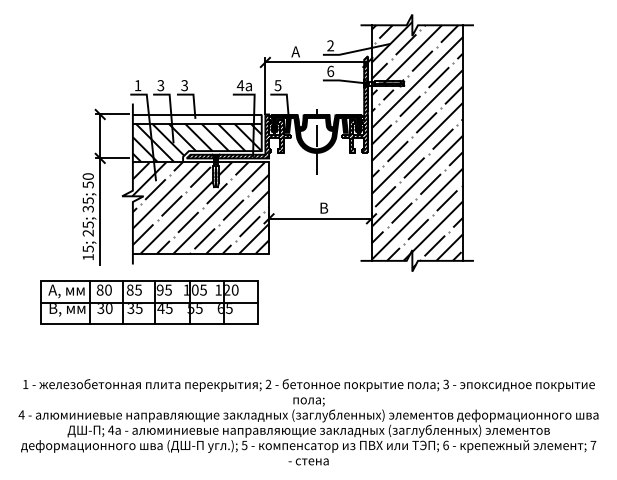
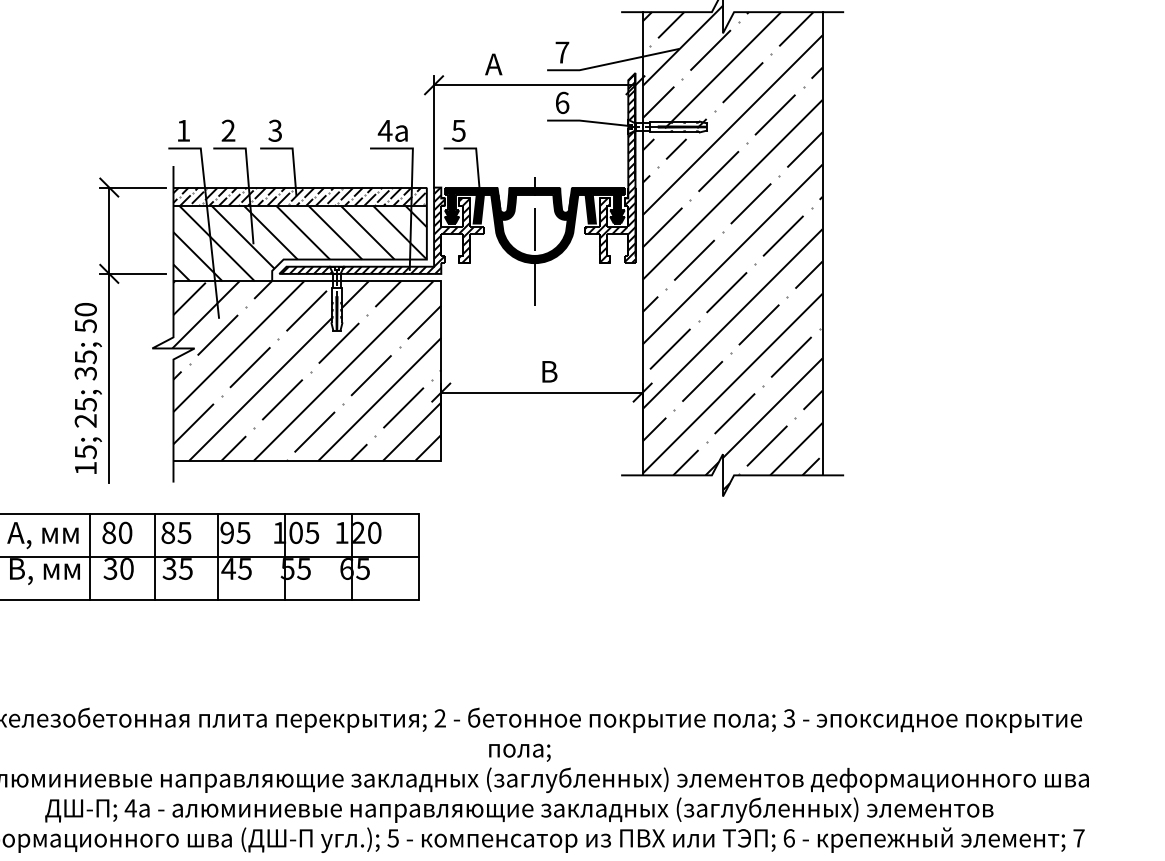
text: (330, 45) -> (562, 51), 2 -> 7
text: (160, 85) -> (227, 130), 3 -> 2
hatch: (196, 118) -> (298, 195), added

